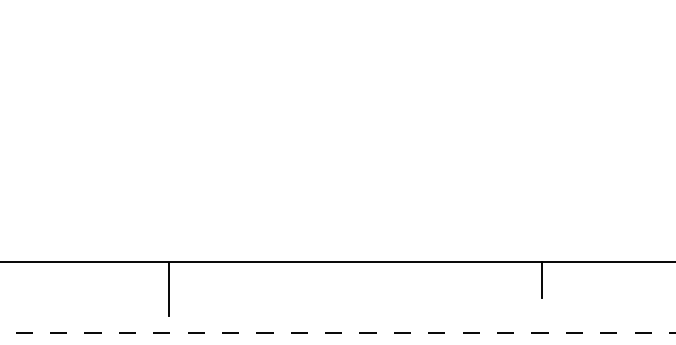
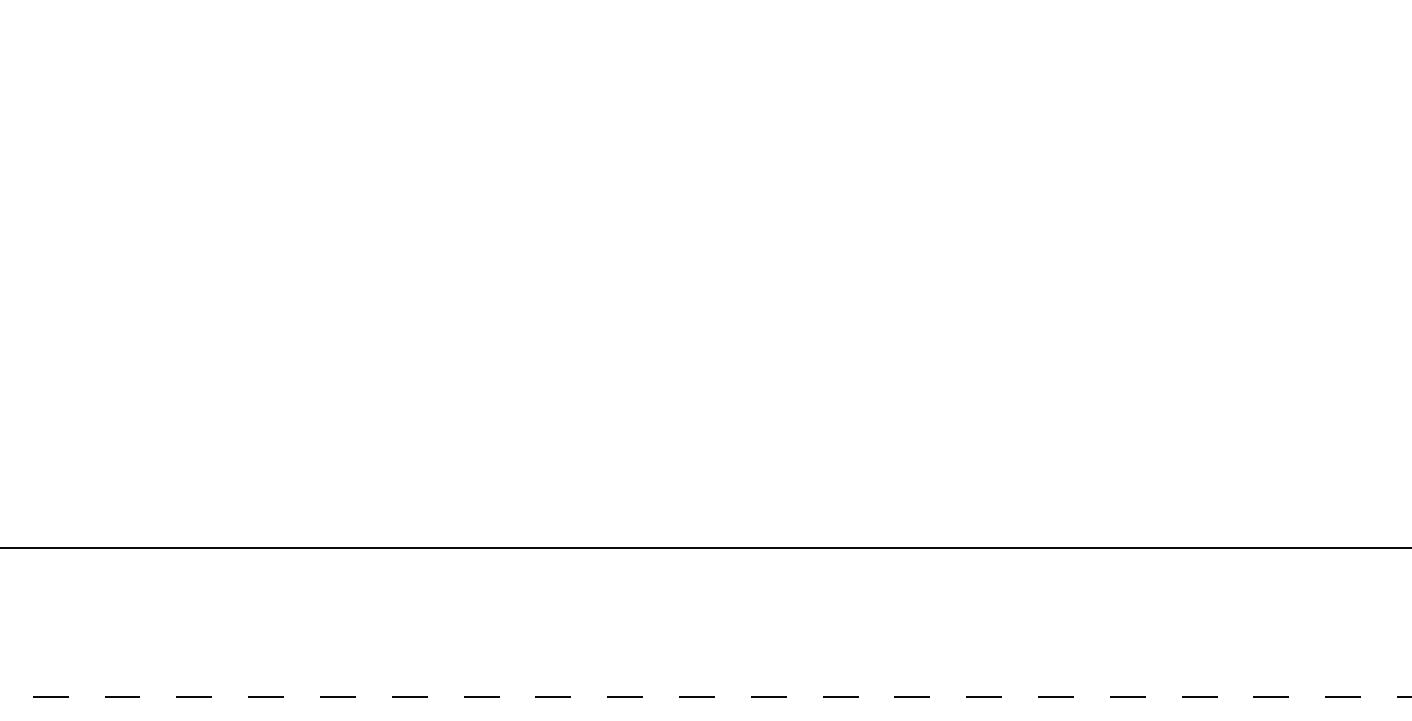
line: (541, 279) -> (1131, 583), removed
line: (168, 288) -> (351, 602), removed

